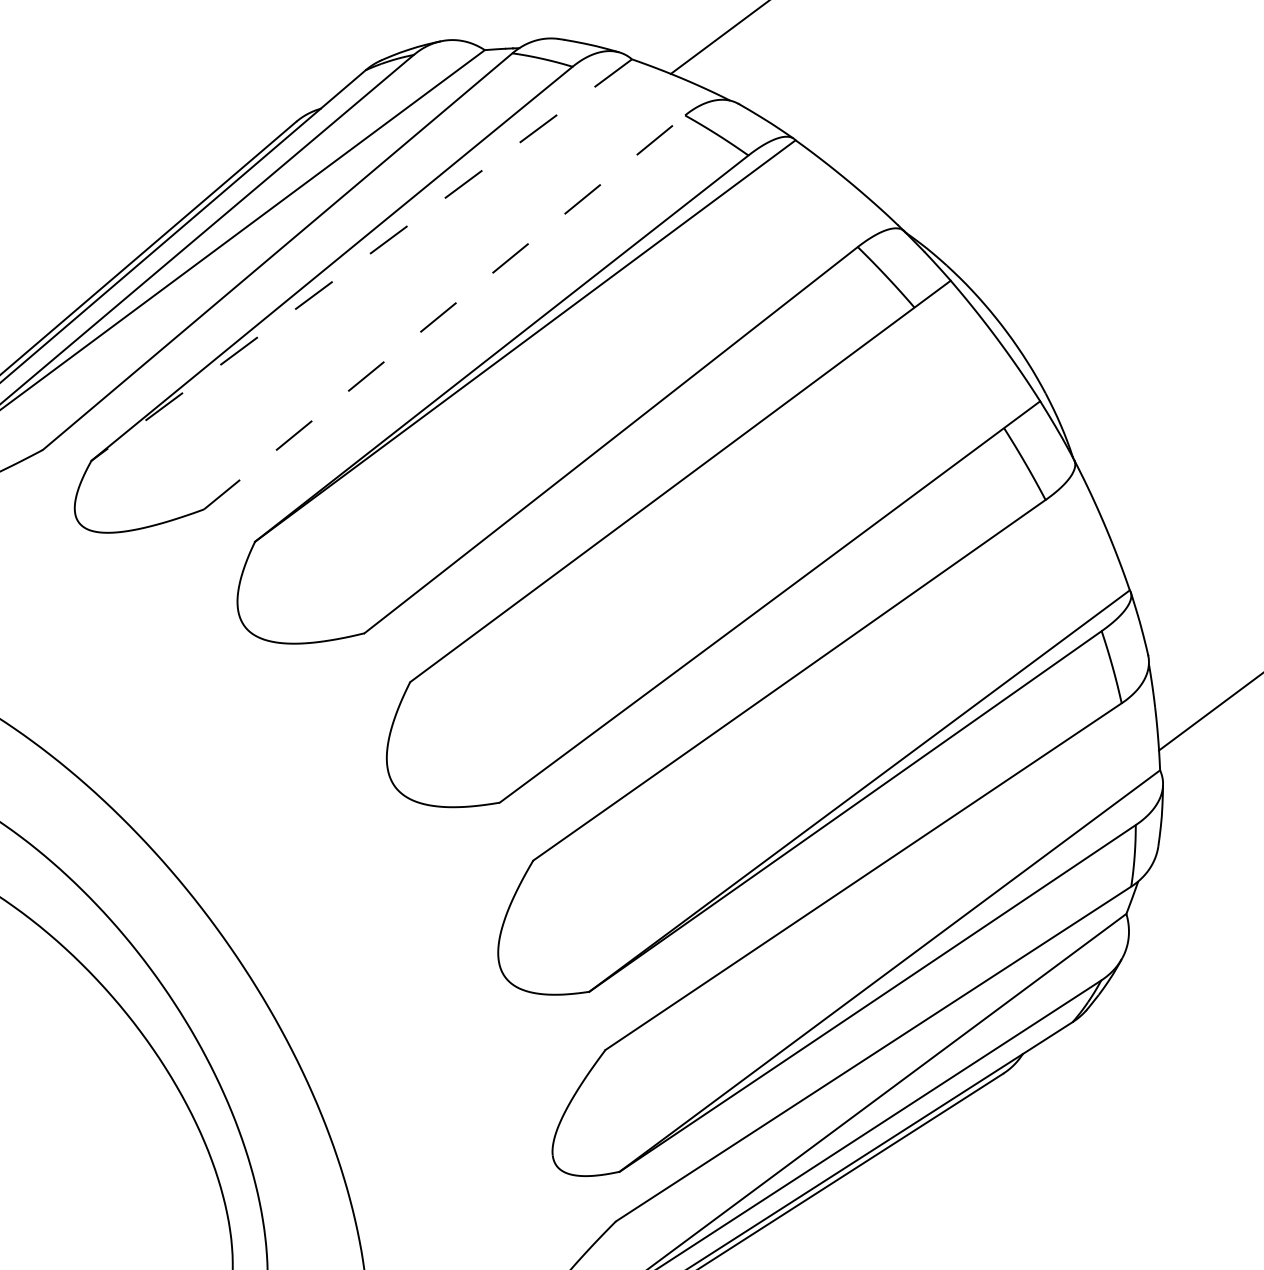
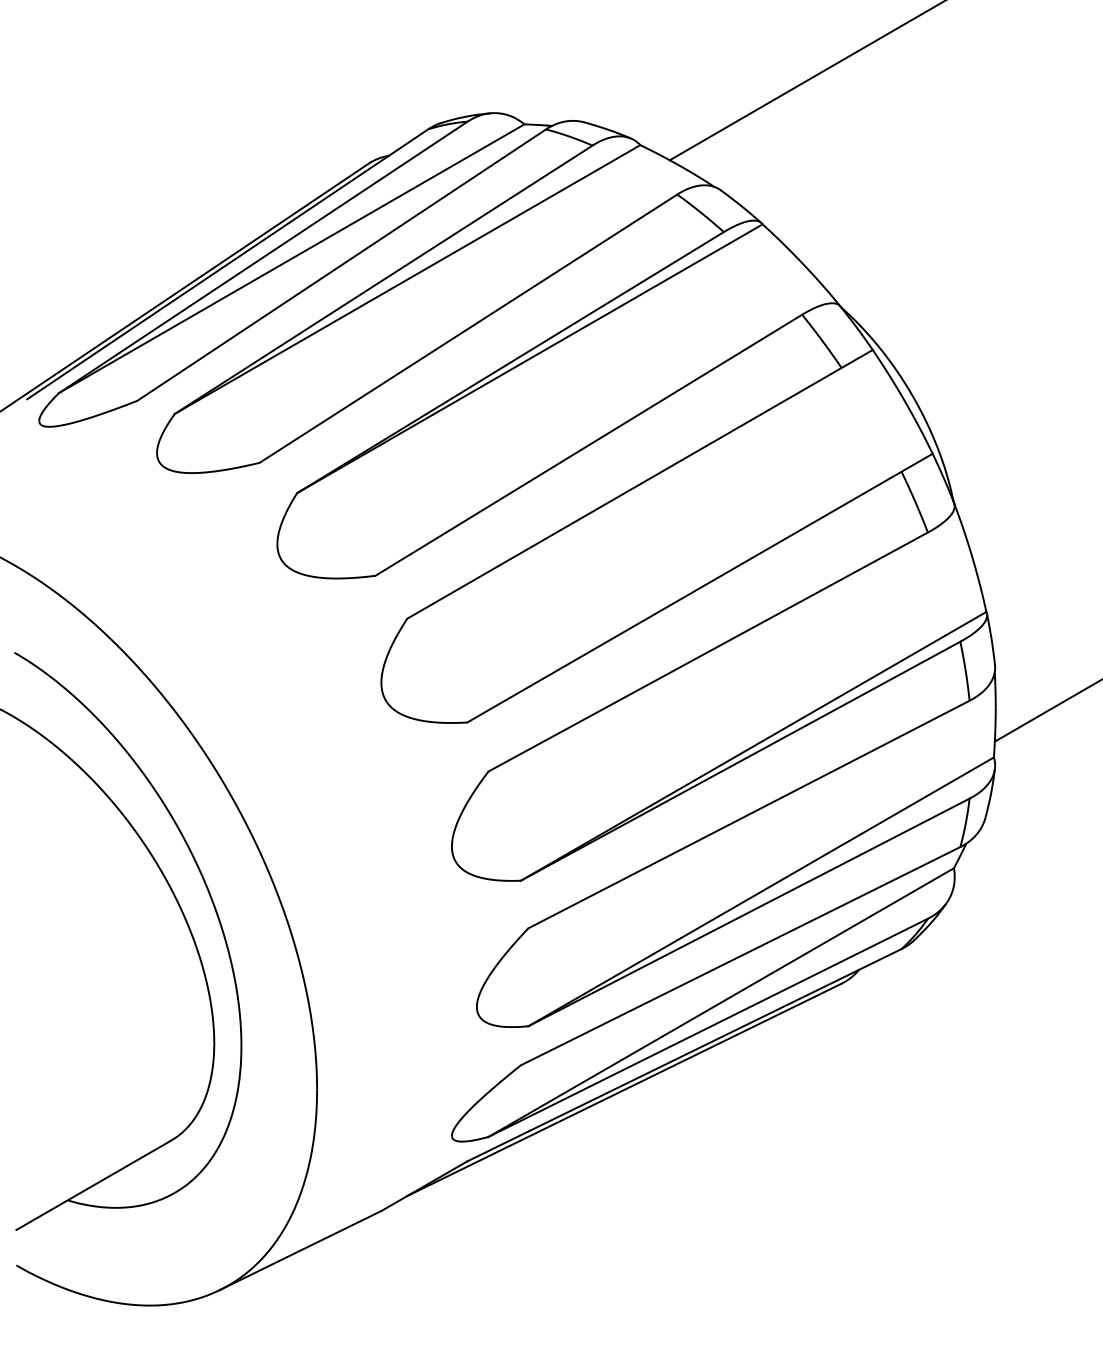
line: (361, 260) -> (407, 279), dashed -> solid
line: (444, 312) -> (468, 328), dashed -> solid

